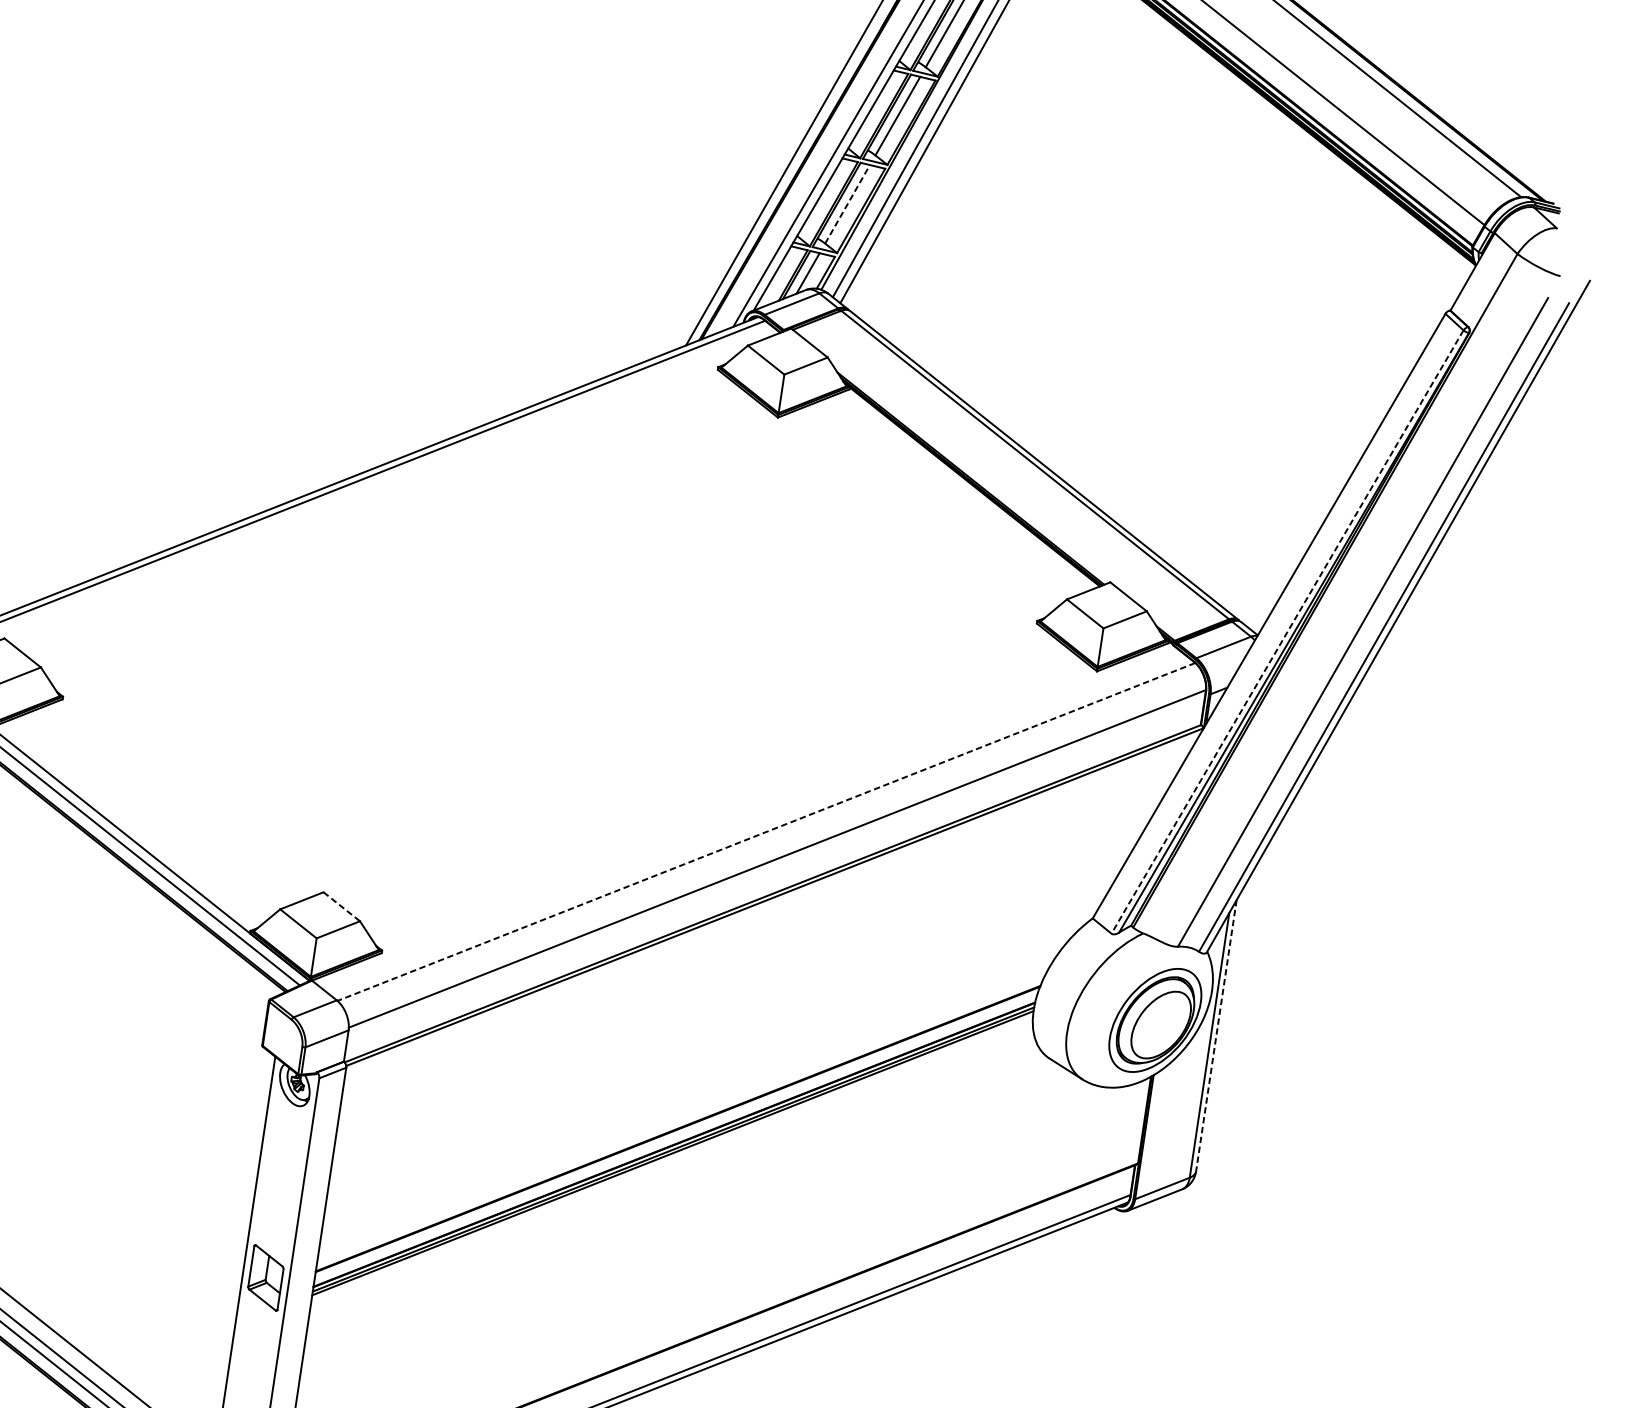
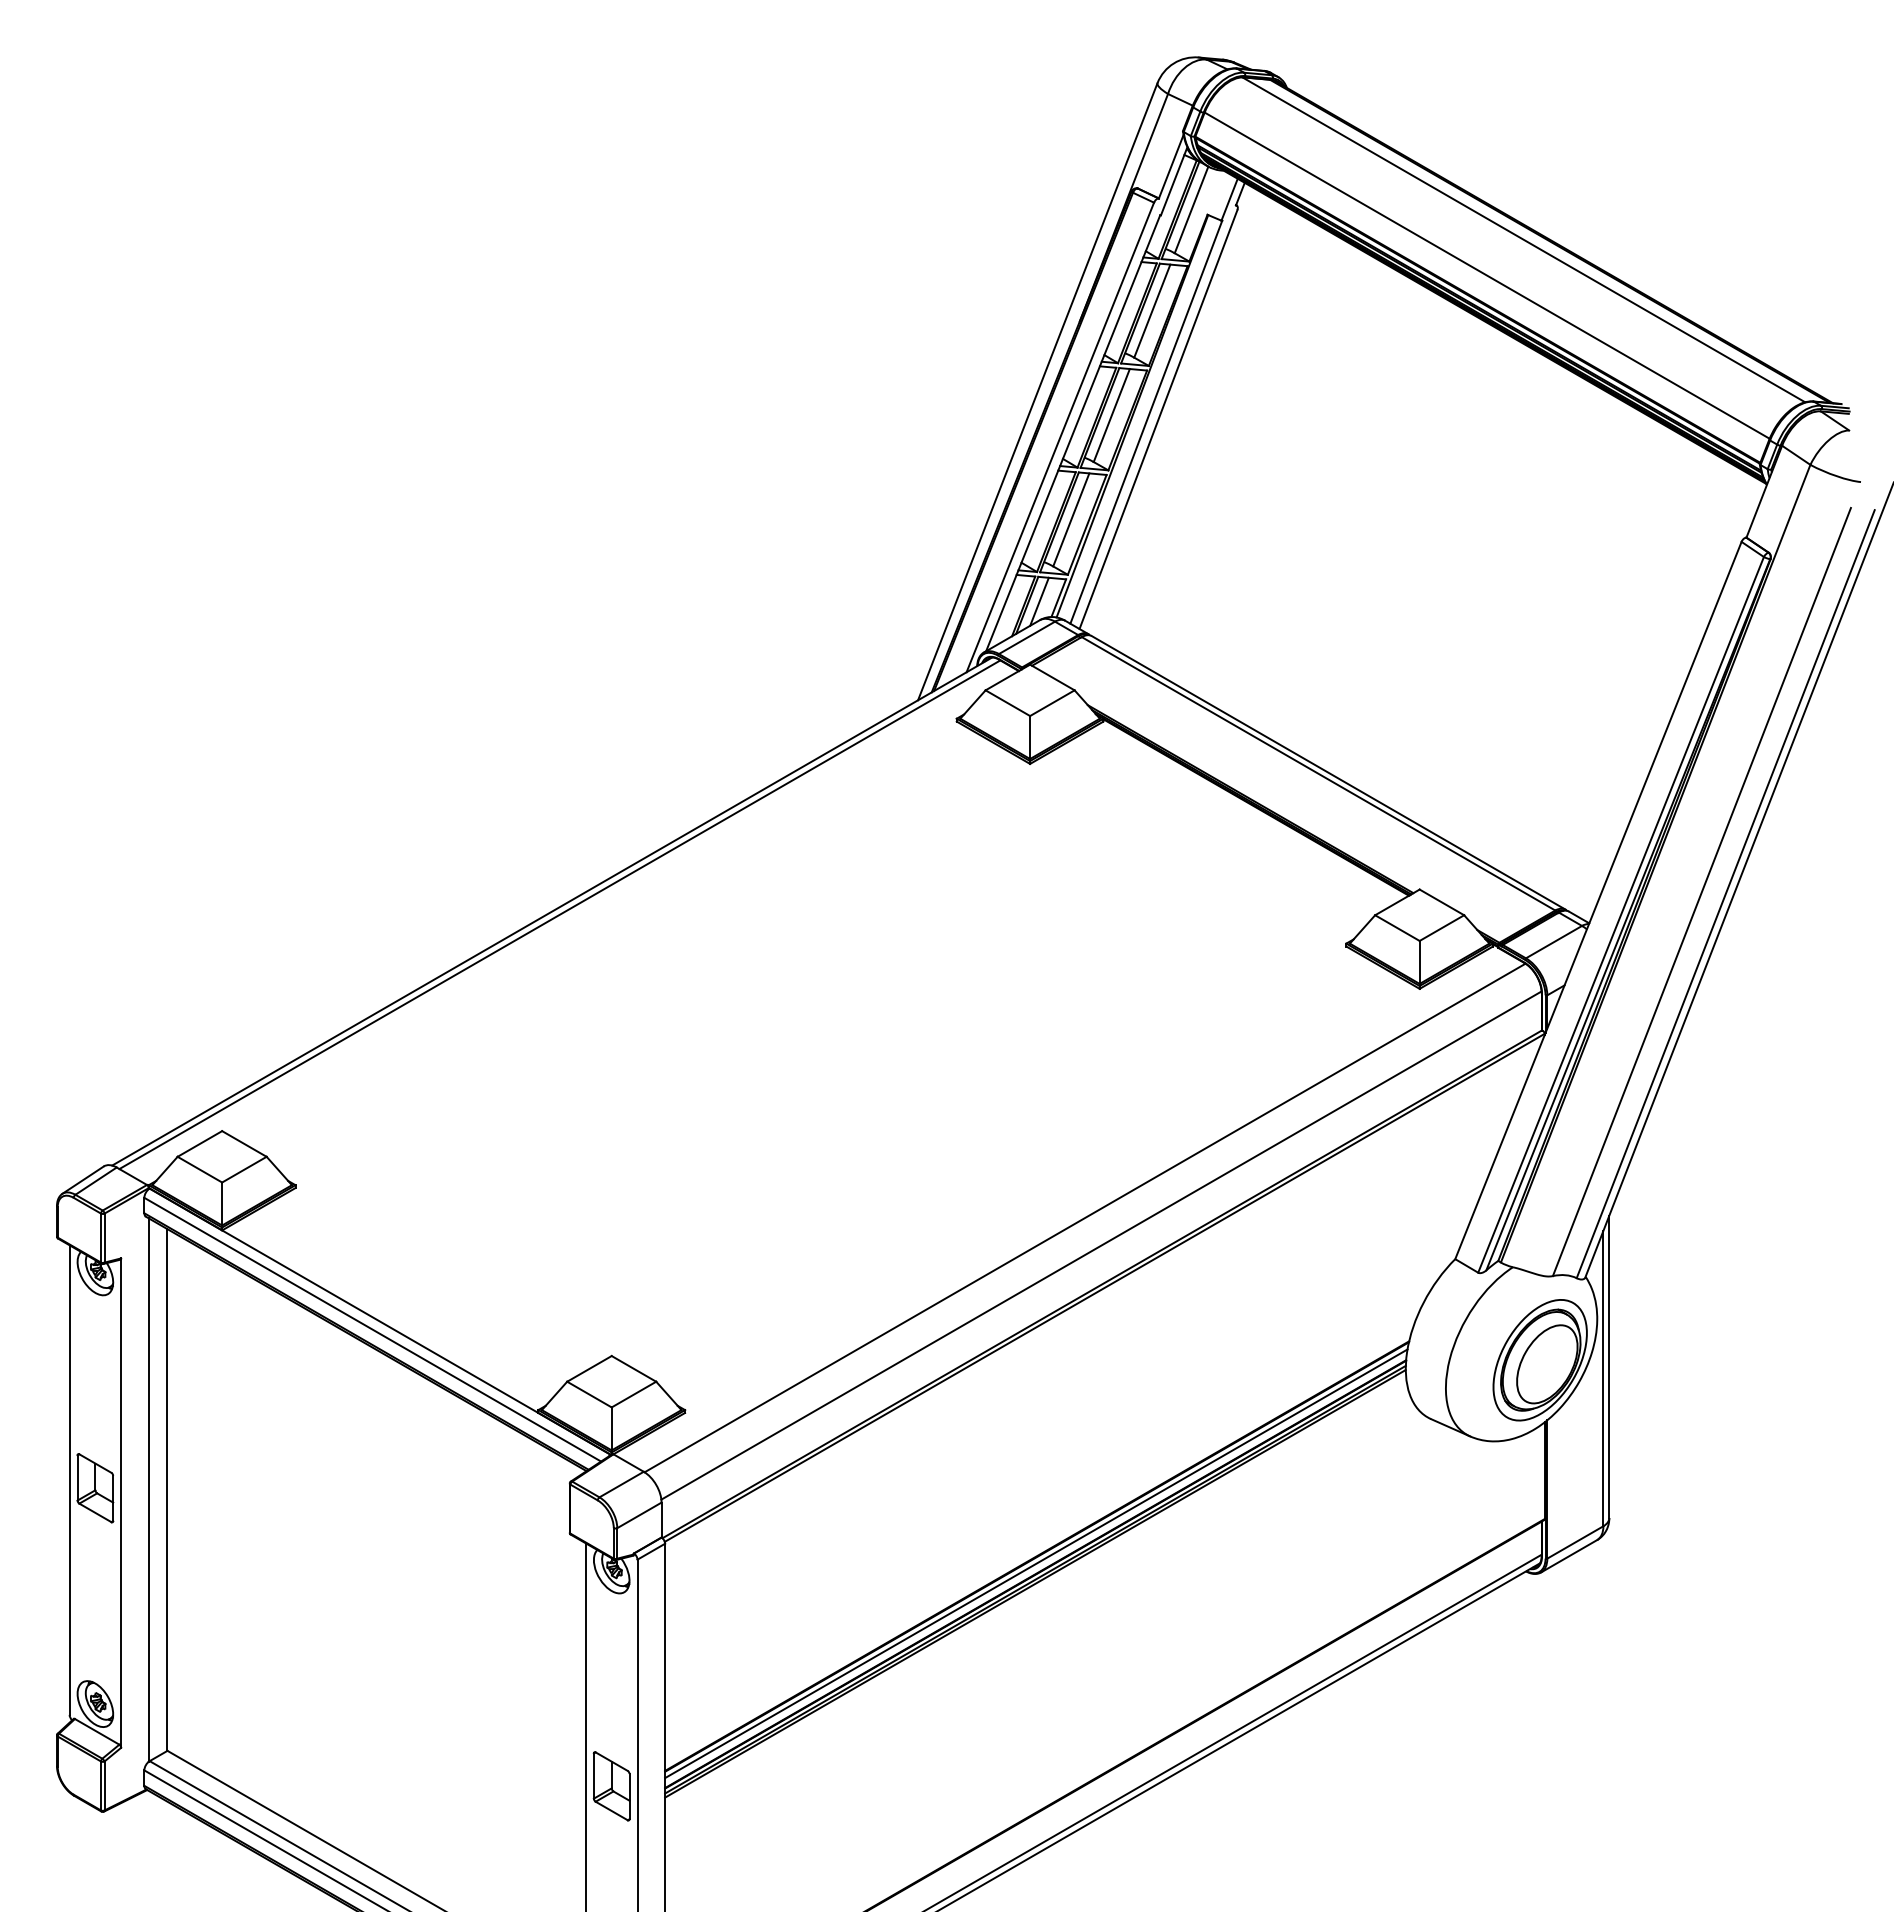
line: (847, 203) -> (1071, 519), dashed -> solid
line: (1286, 632) -> (1620, 915), dashed -> solid
line: (766, 832) -> (1085, 1218), dashed -> solid
line: (341, 906) -> (633, 1368), dashed -> solid
line: (1216, 1036) -> (1609, 1367), dashed -> solid
line: (676, 1135) -> (1036, 1563), added

